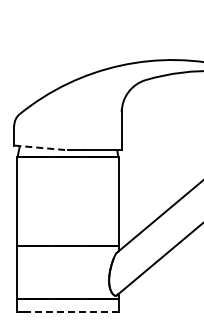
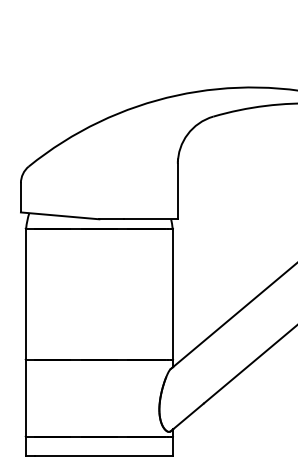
line: (41, 147) -> (60, 215), dashed -> solid
line: (70, 312) -> (102, 456), dashed -> solid

